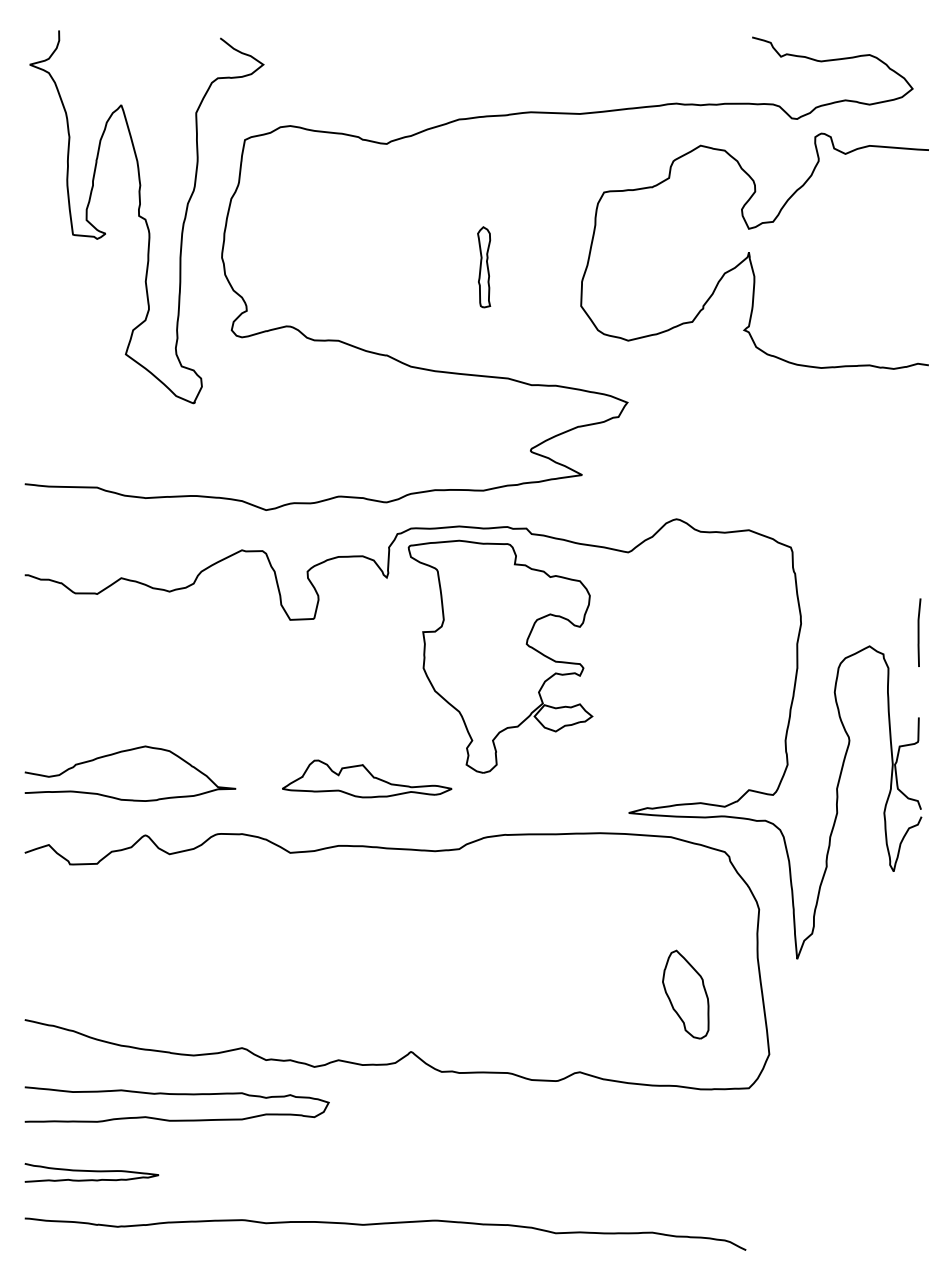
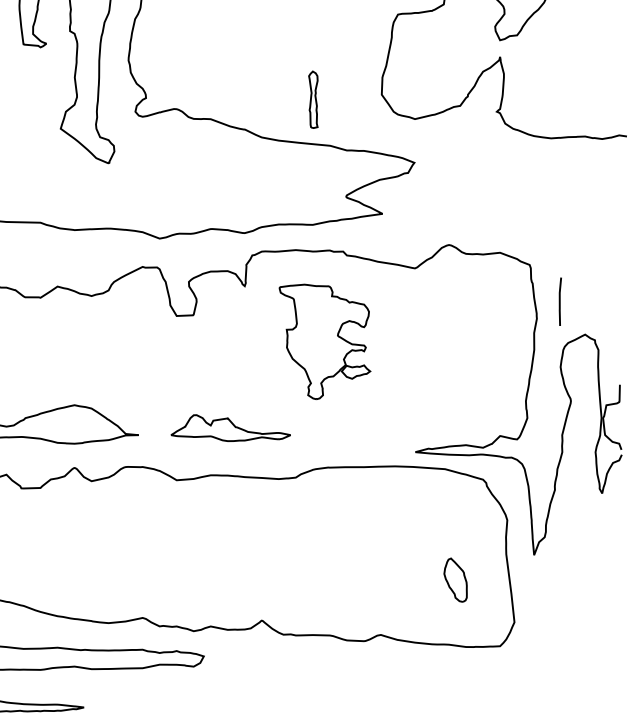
part: (484, 267) -> (313, 99), moved
curve: (919, 632) -> (560, 301), moved
part: (500, 656) -> (324, 341), size x0.7
part: (685, 994) -> (455, 580), size x0.7

